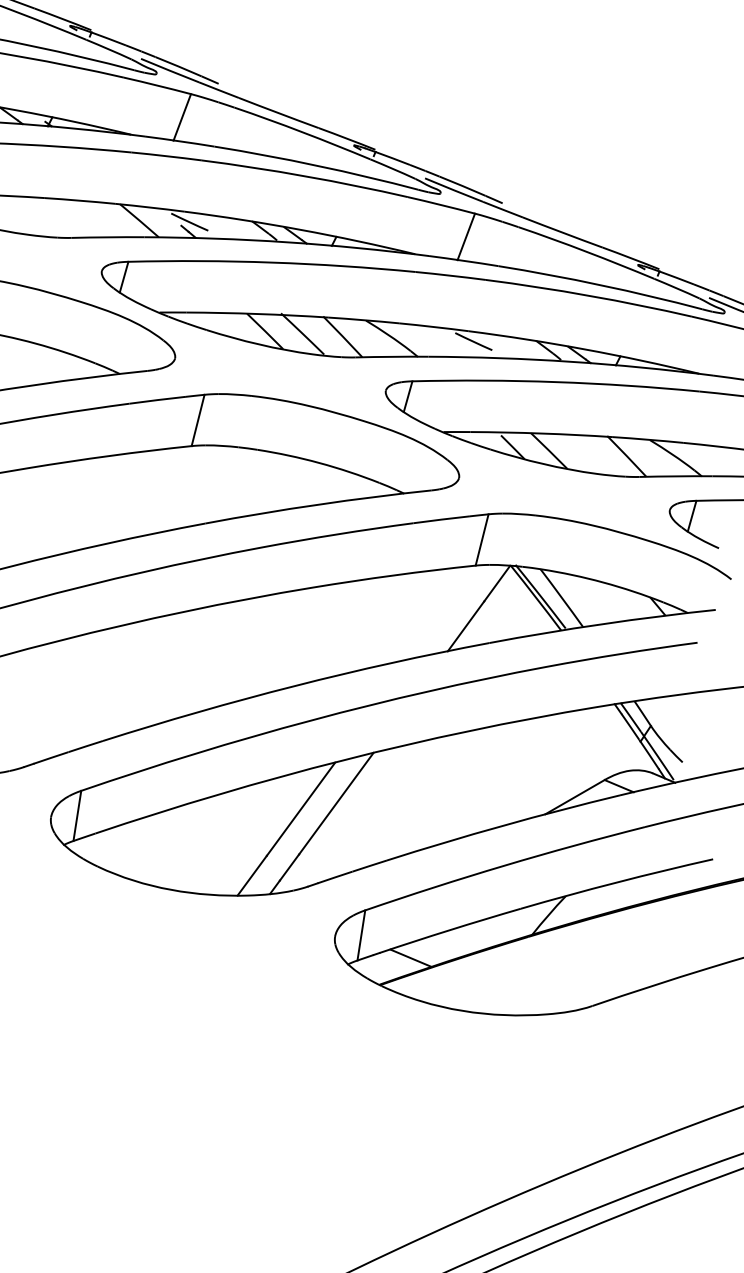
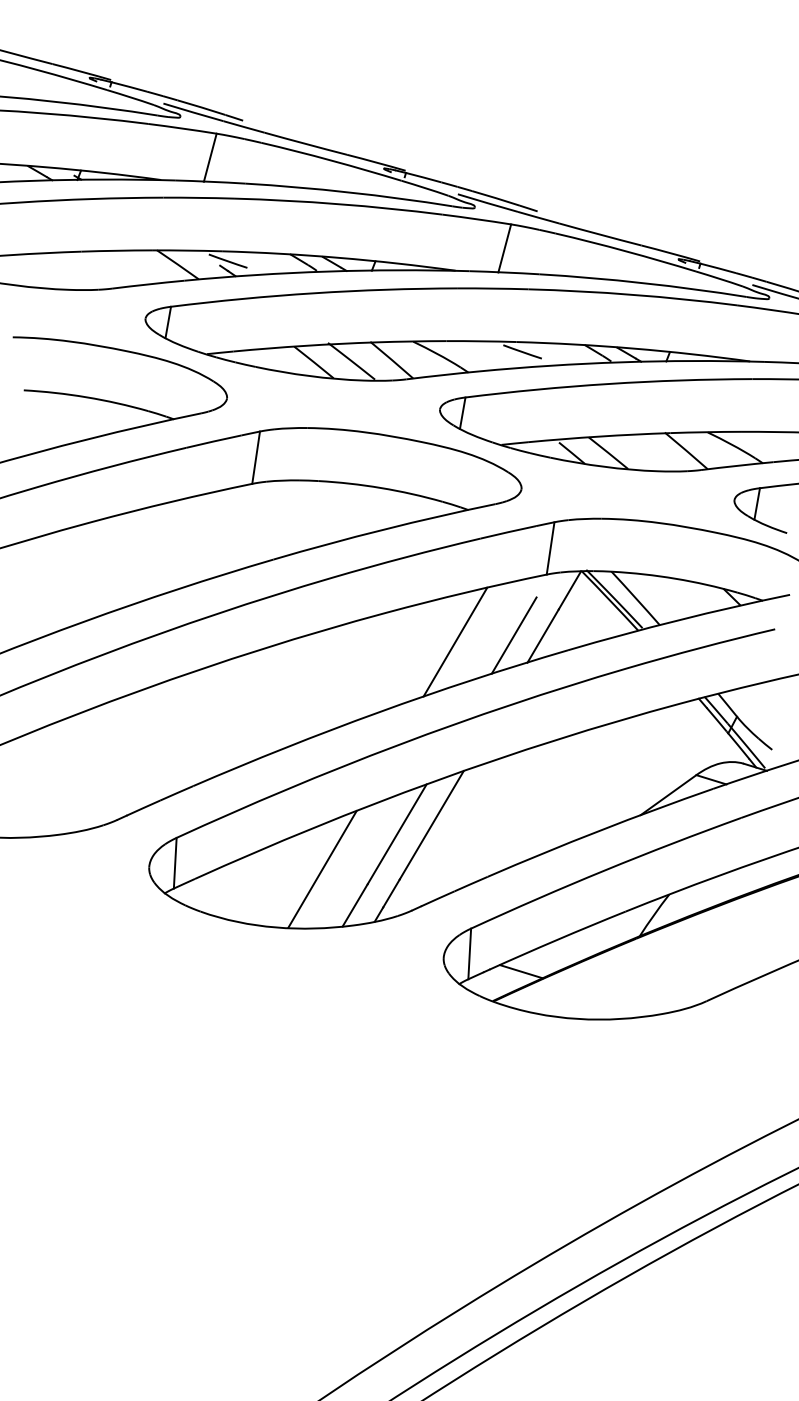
line: (436, 622) -> (513, 635), added
line: (378, 623) -> (455, 641), added
line: (223, 836) -> (322, 869), added

